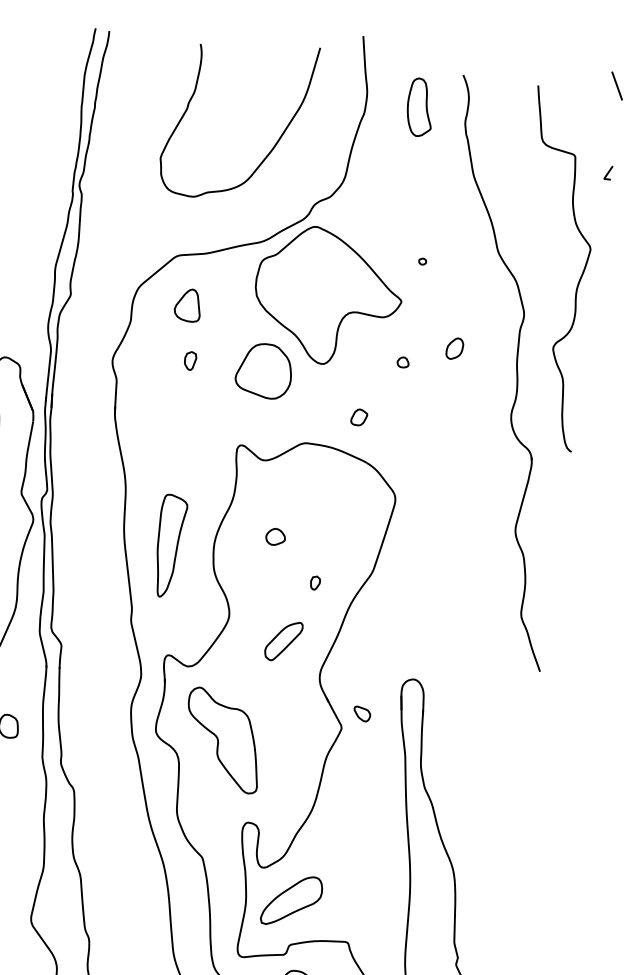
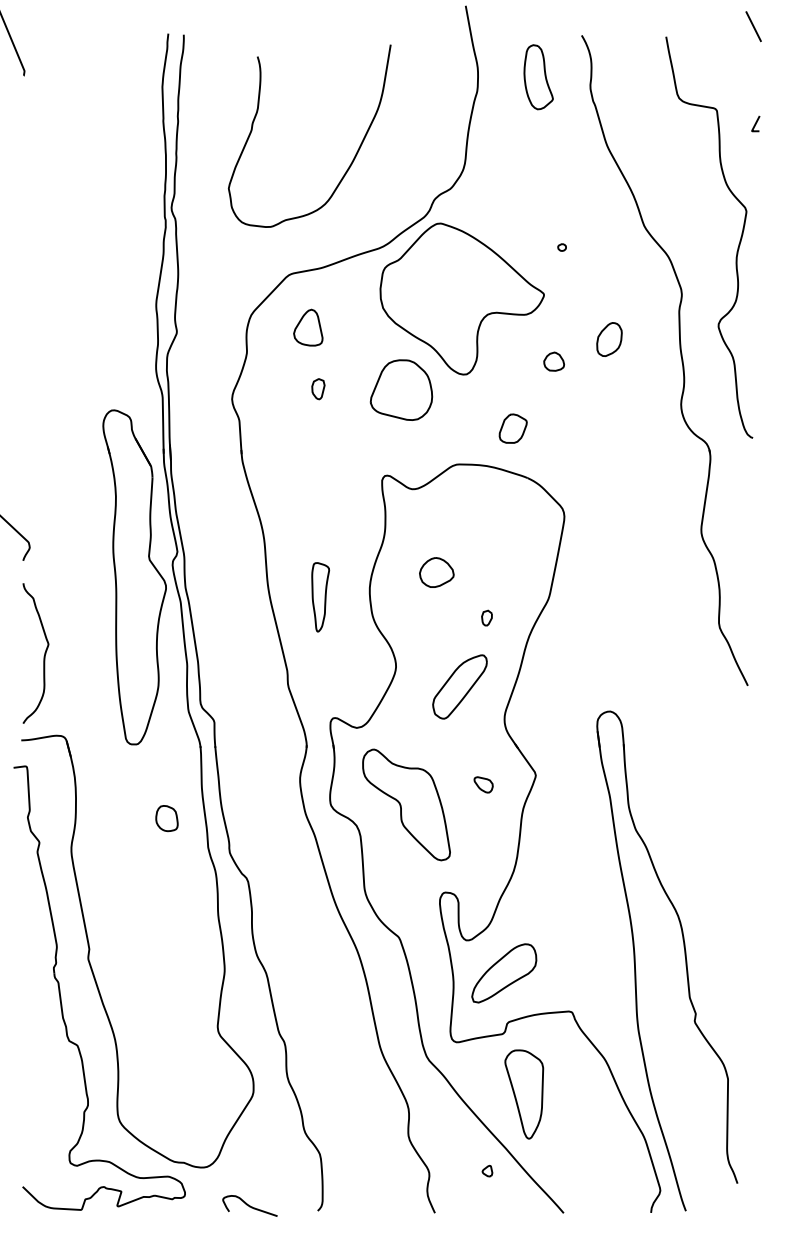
curve: (274, 144) -> (353, 157), moved
part: (454, 348) -> (609, 339), size x1.4
part: (403, 362) -> (554, 361), size x1.6
part: (358, 417) -> (512, 428), size x1.6
part: (275, 536) -> (436, 572), size x1.6
part: (169, 546) -> (320, 597), size x0.6
part: (283, 640) -> (459, 686), size x1.4
part: (362, 713) -> (483, 784), moved

